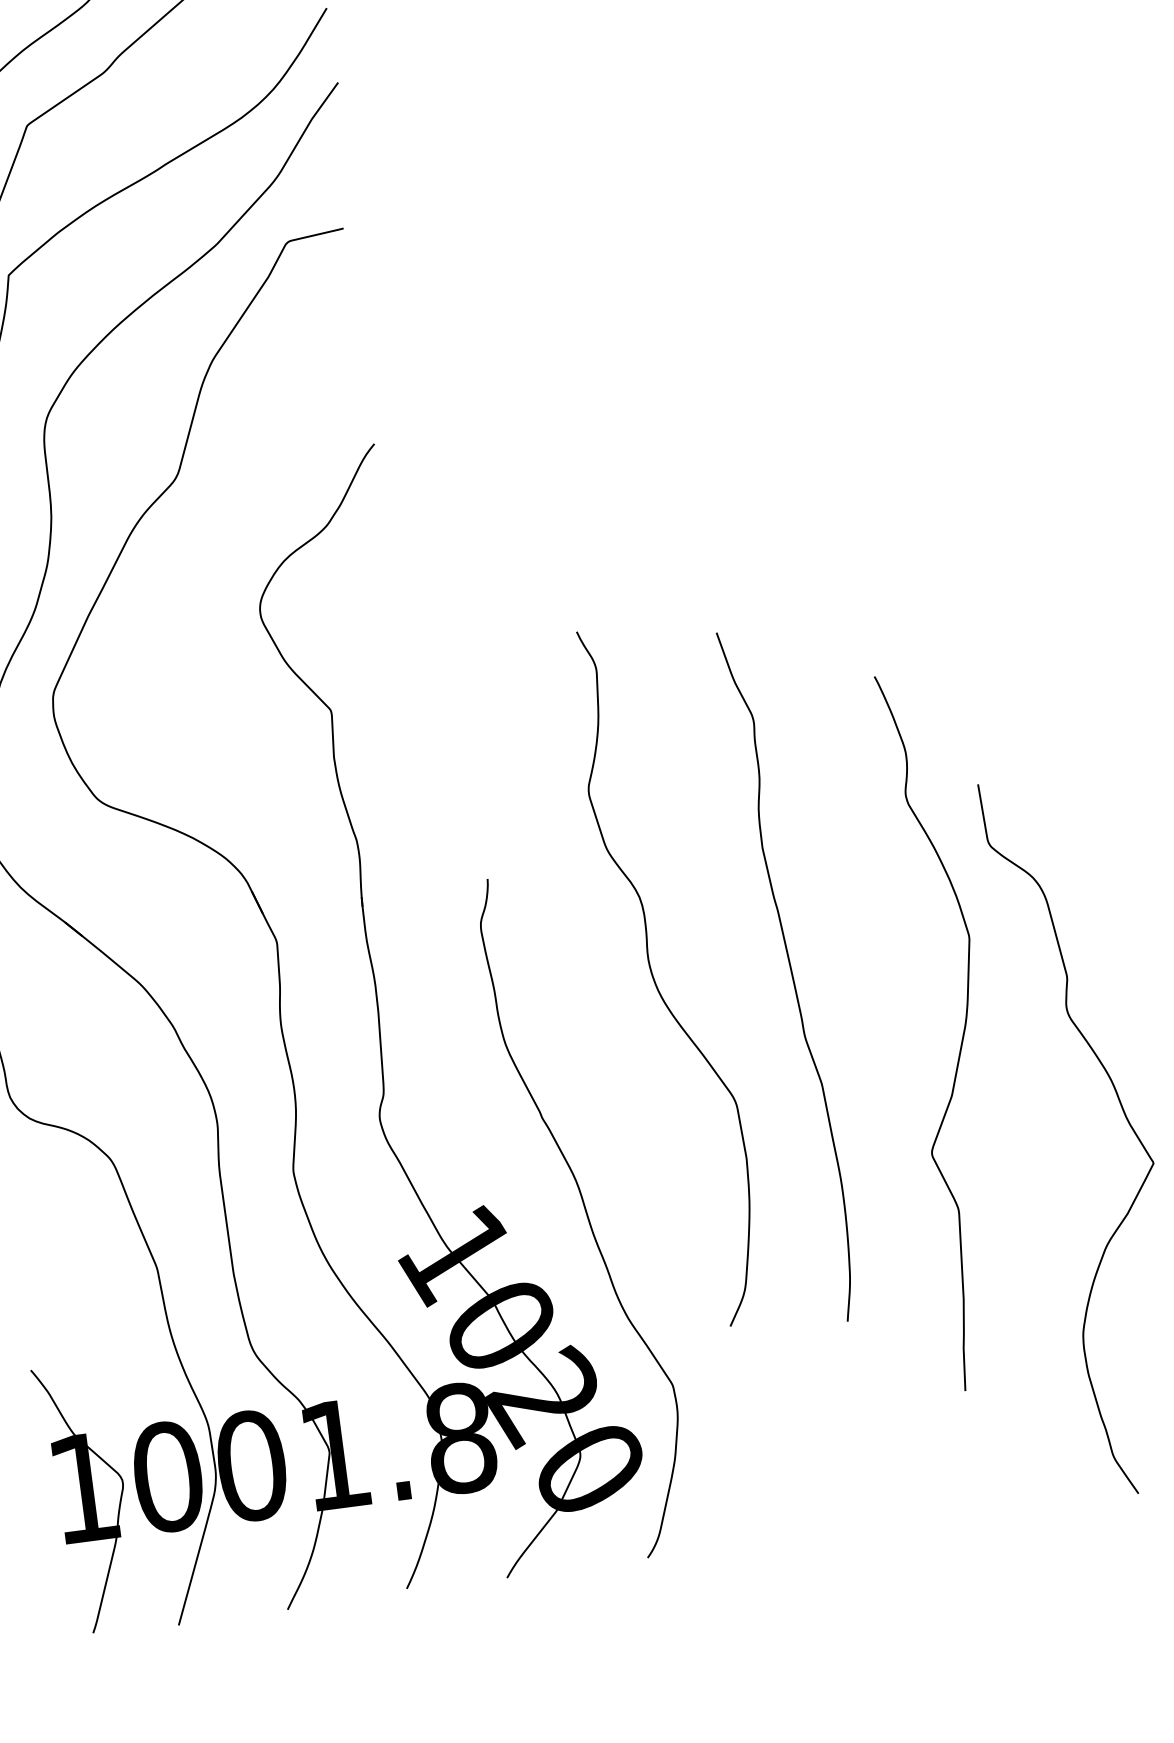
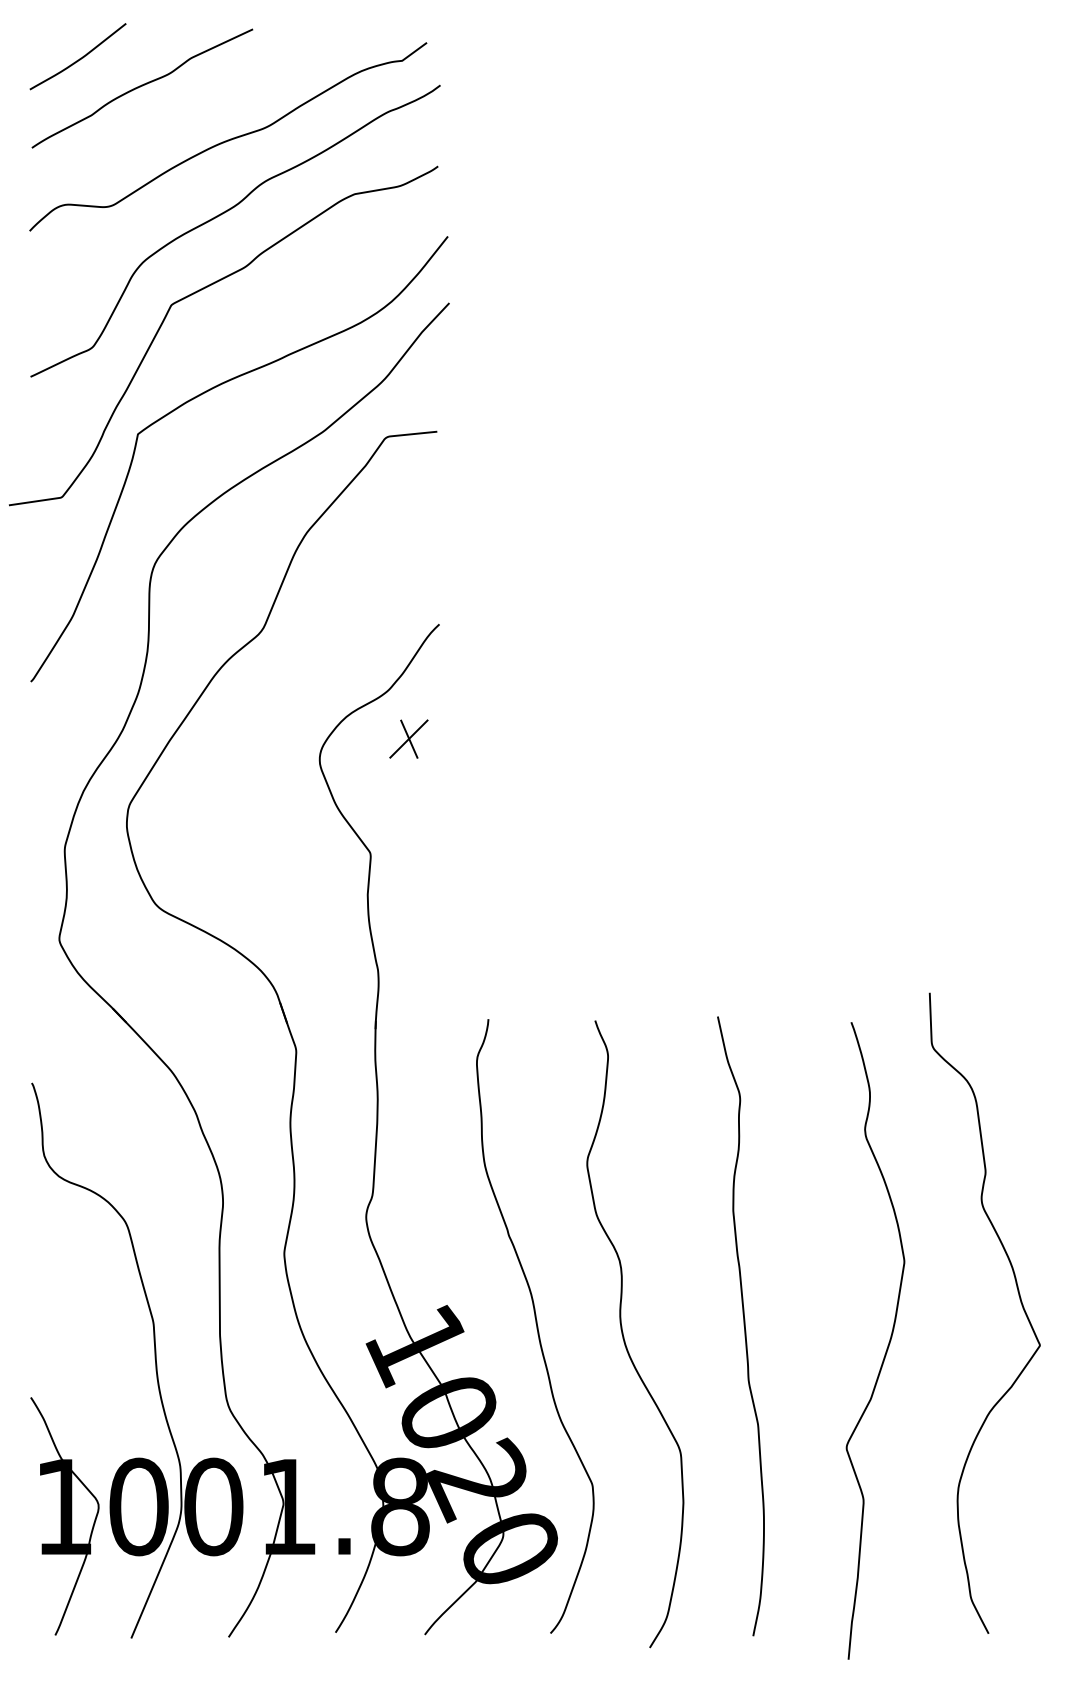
part: (356, 576) -> (408, 738), added
curve: (790, 975) -> (743, 1325), moved
curve: (656, 981) -> (624, 1336), moved
curve: (962, 1033) -> (887, 1345), moved

